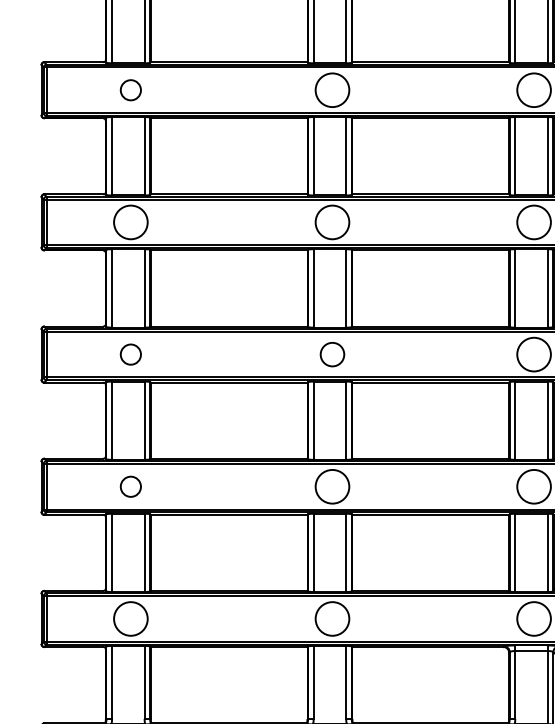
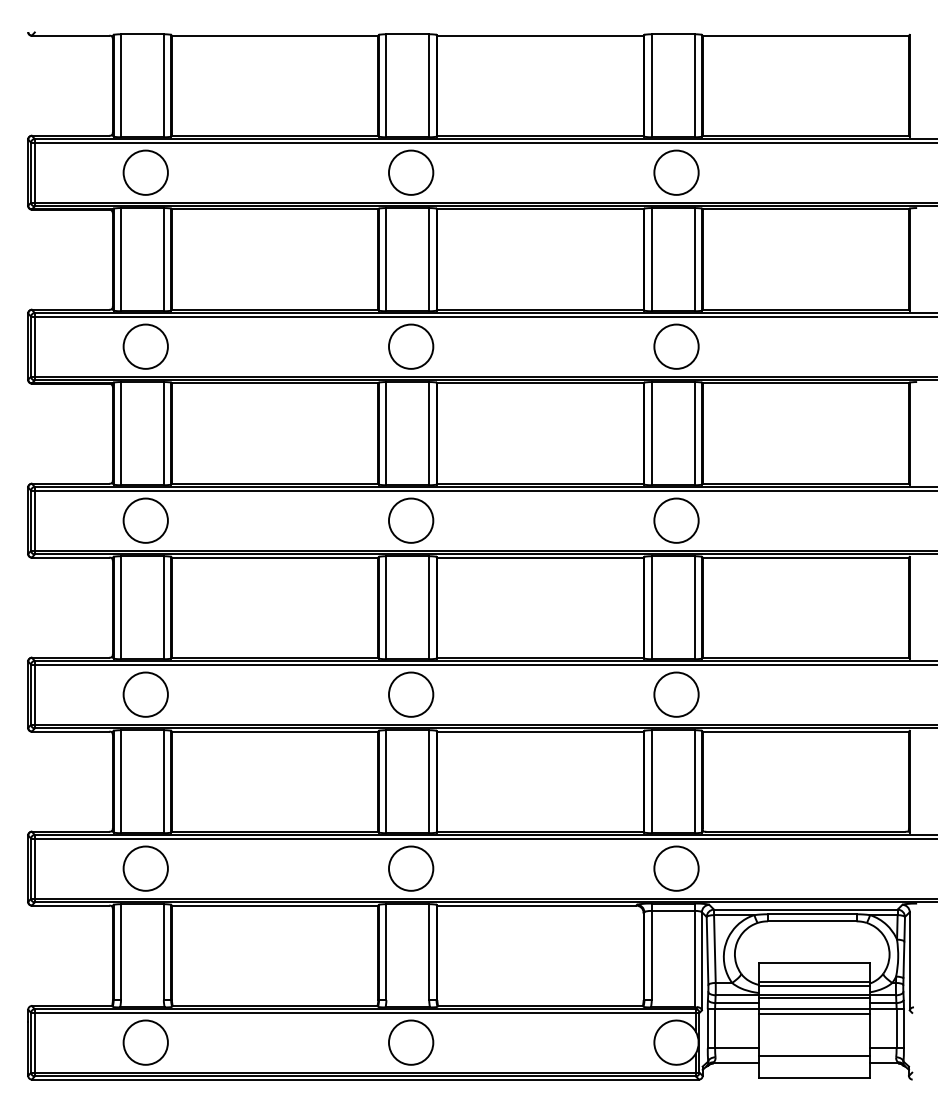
circle: (130, 90) -> (145, 172), size x1.67
circle: (130, 354) -> (145, 520), size x1.67
circle: (332, 354) -> (411, 520), size x1.43
circle: (130, 486) -> (145, 694), size x1.67

